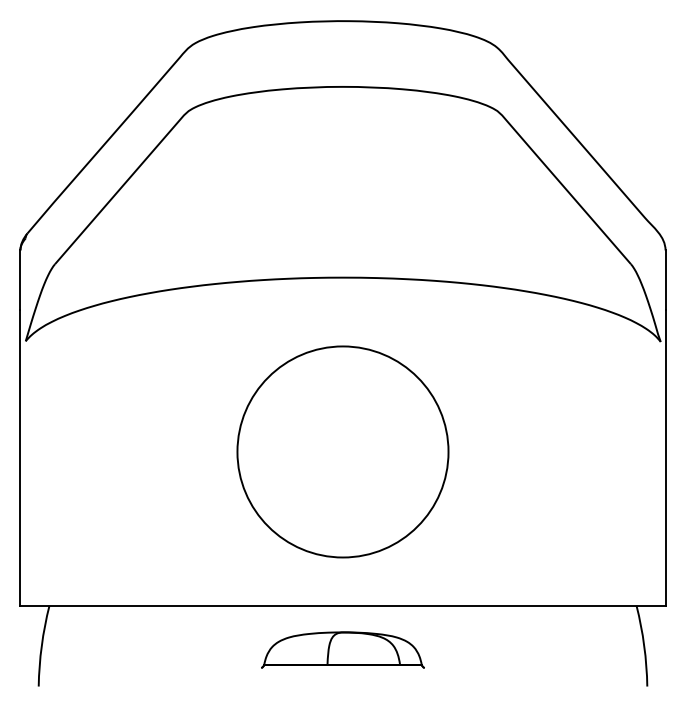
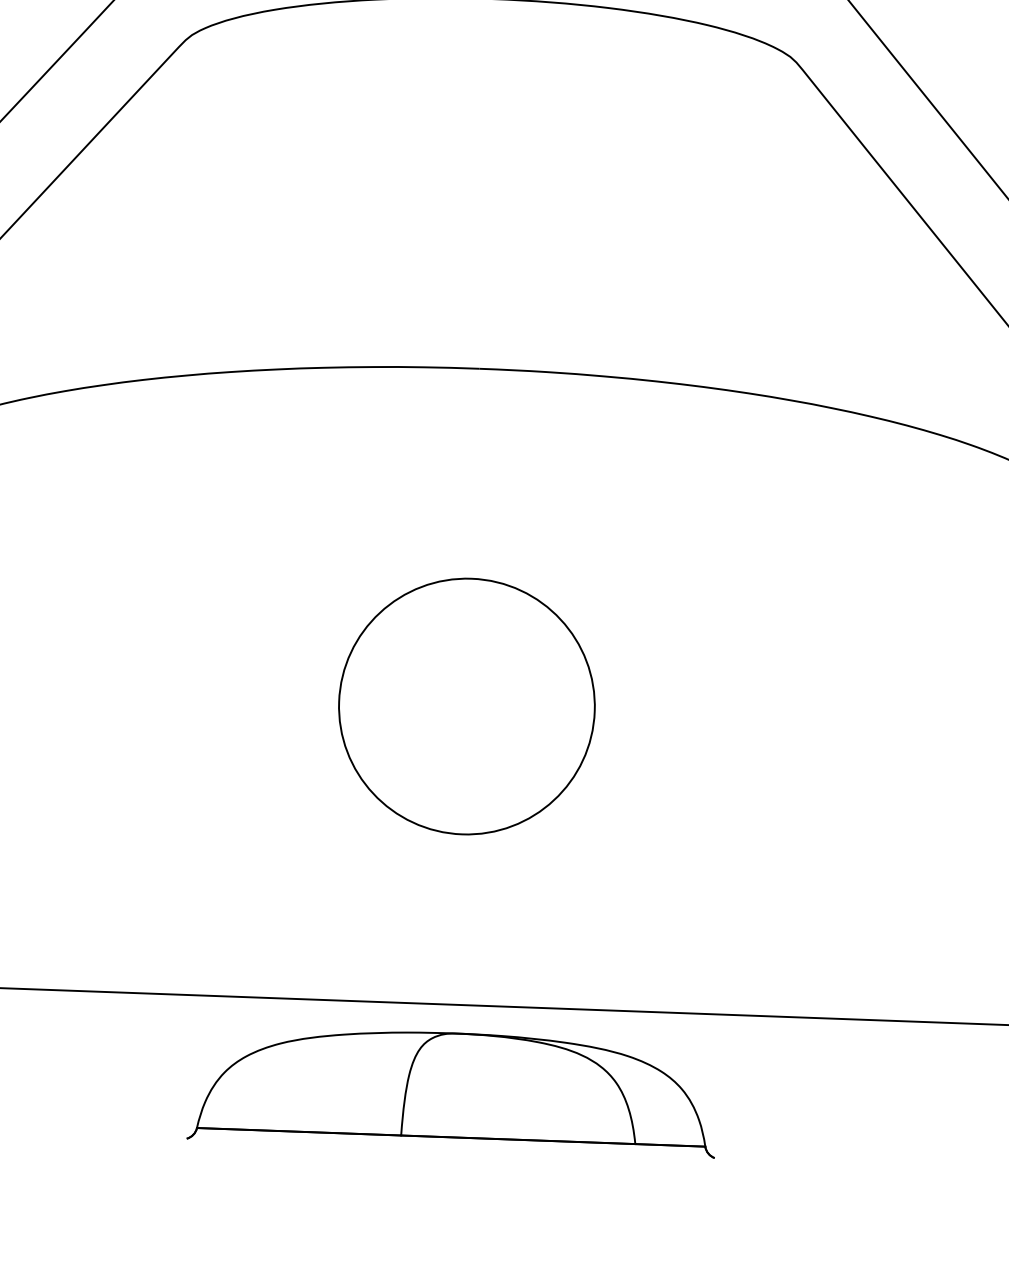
circle: (342, 451) -> (466, 705), size x0.62
part: (342, 649) -> (451, 1089), size x1.67

